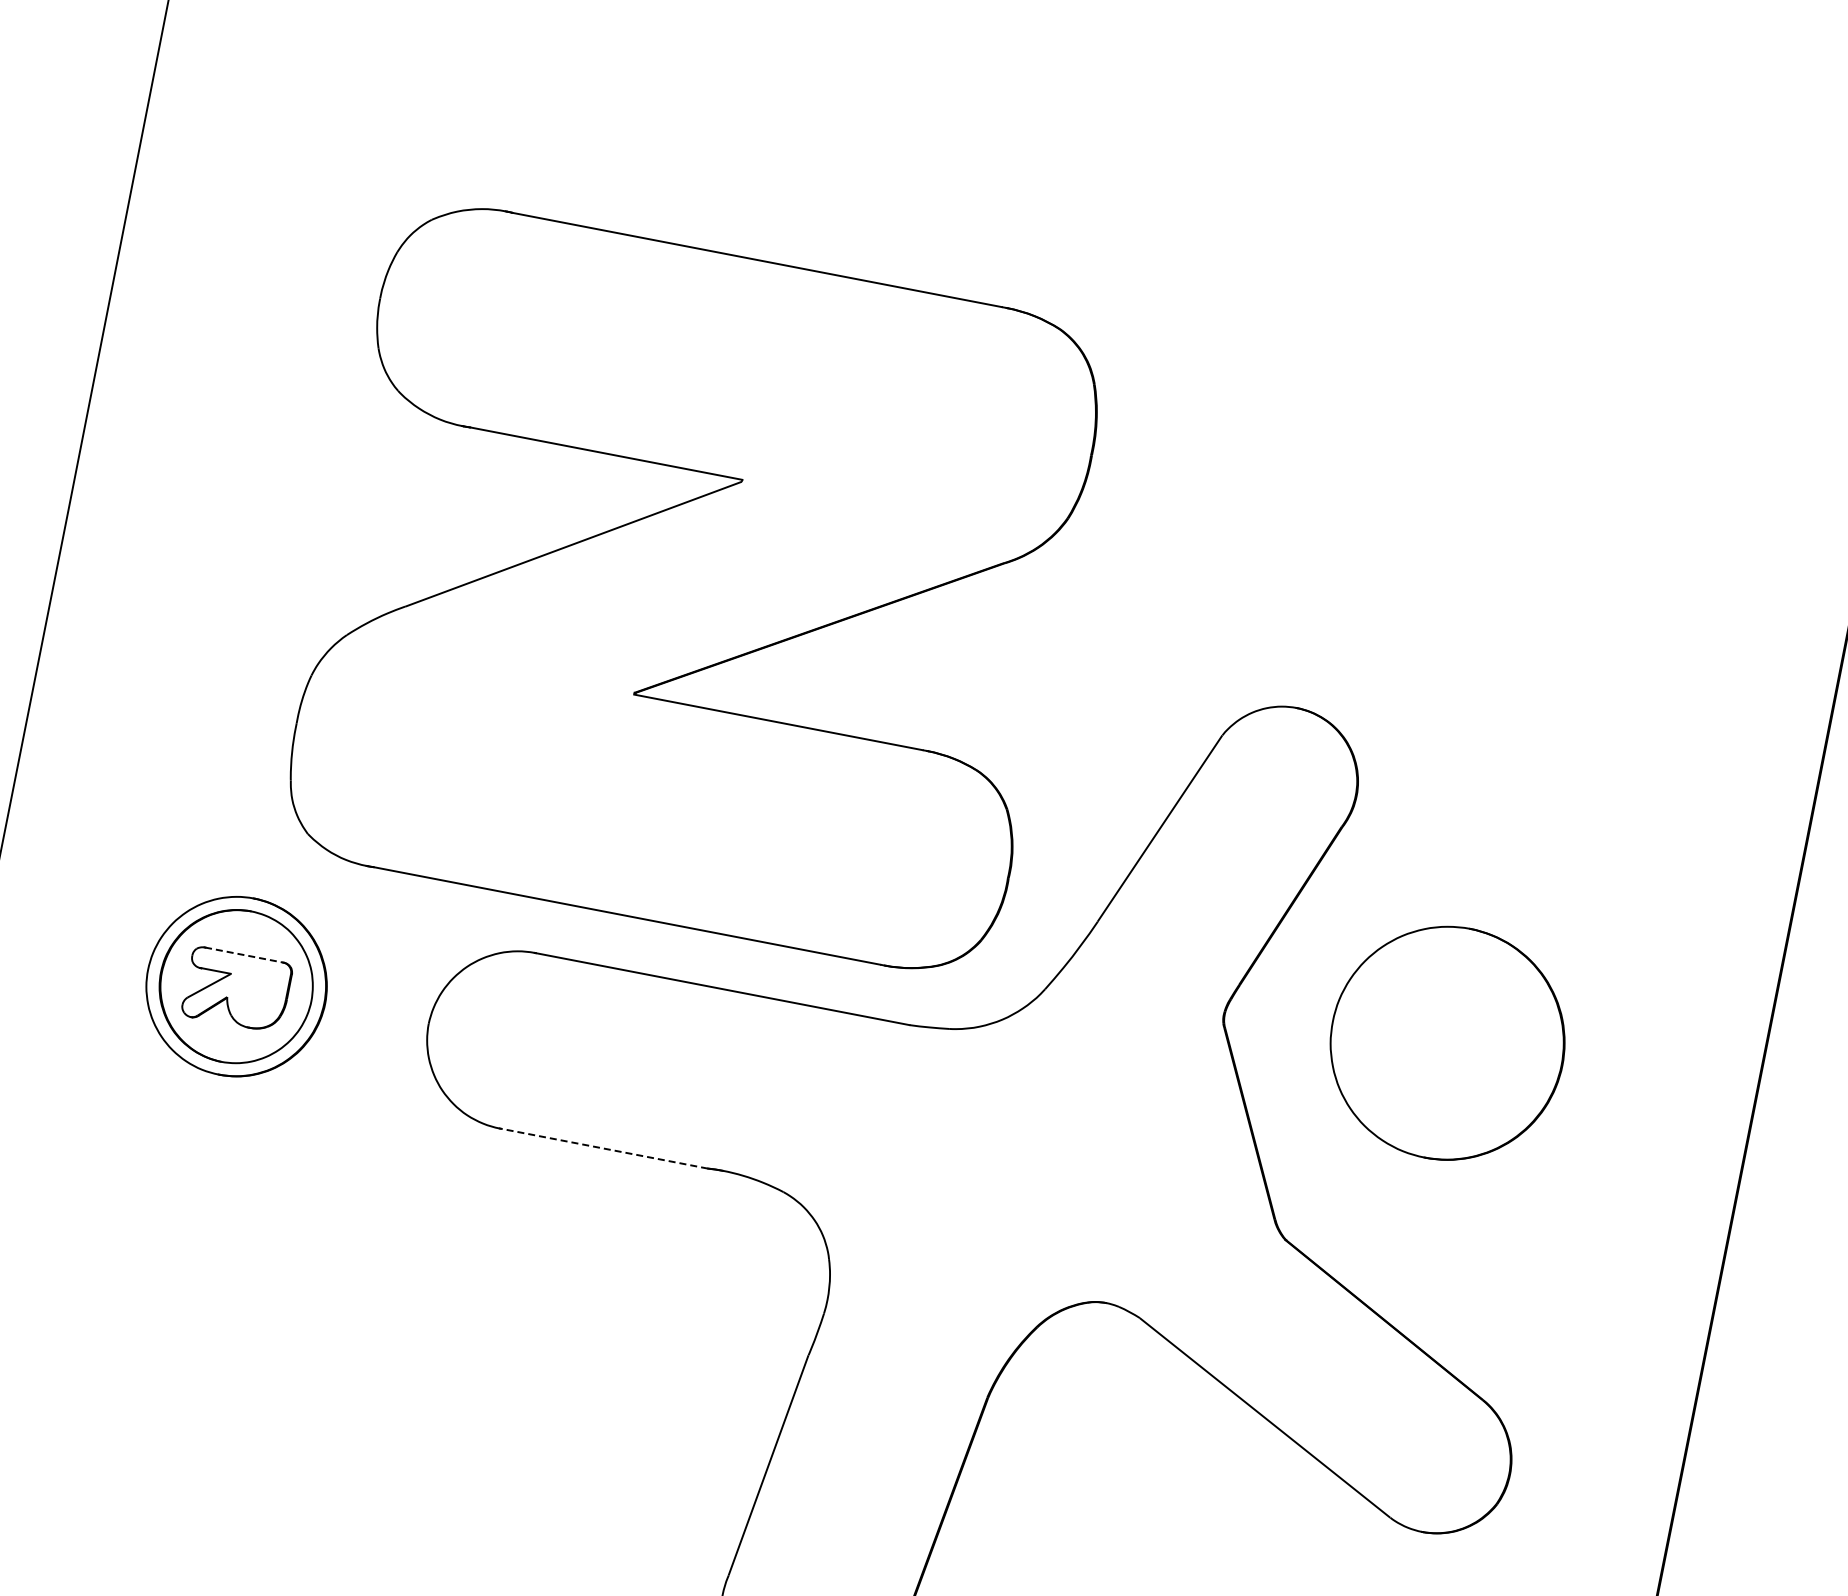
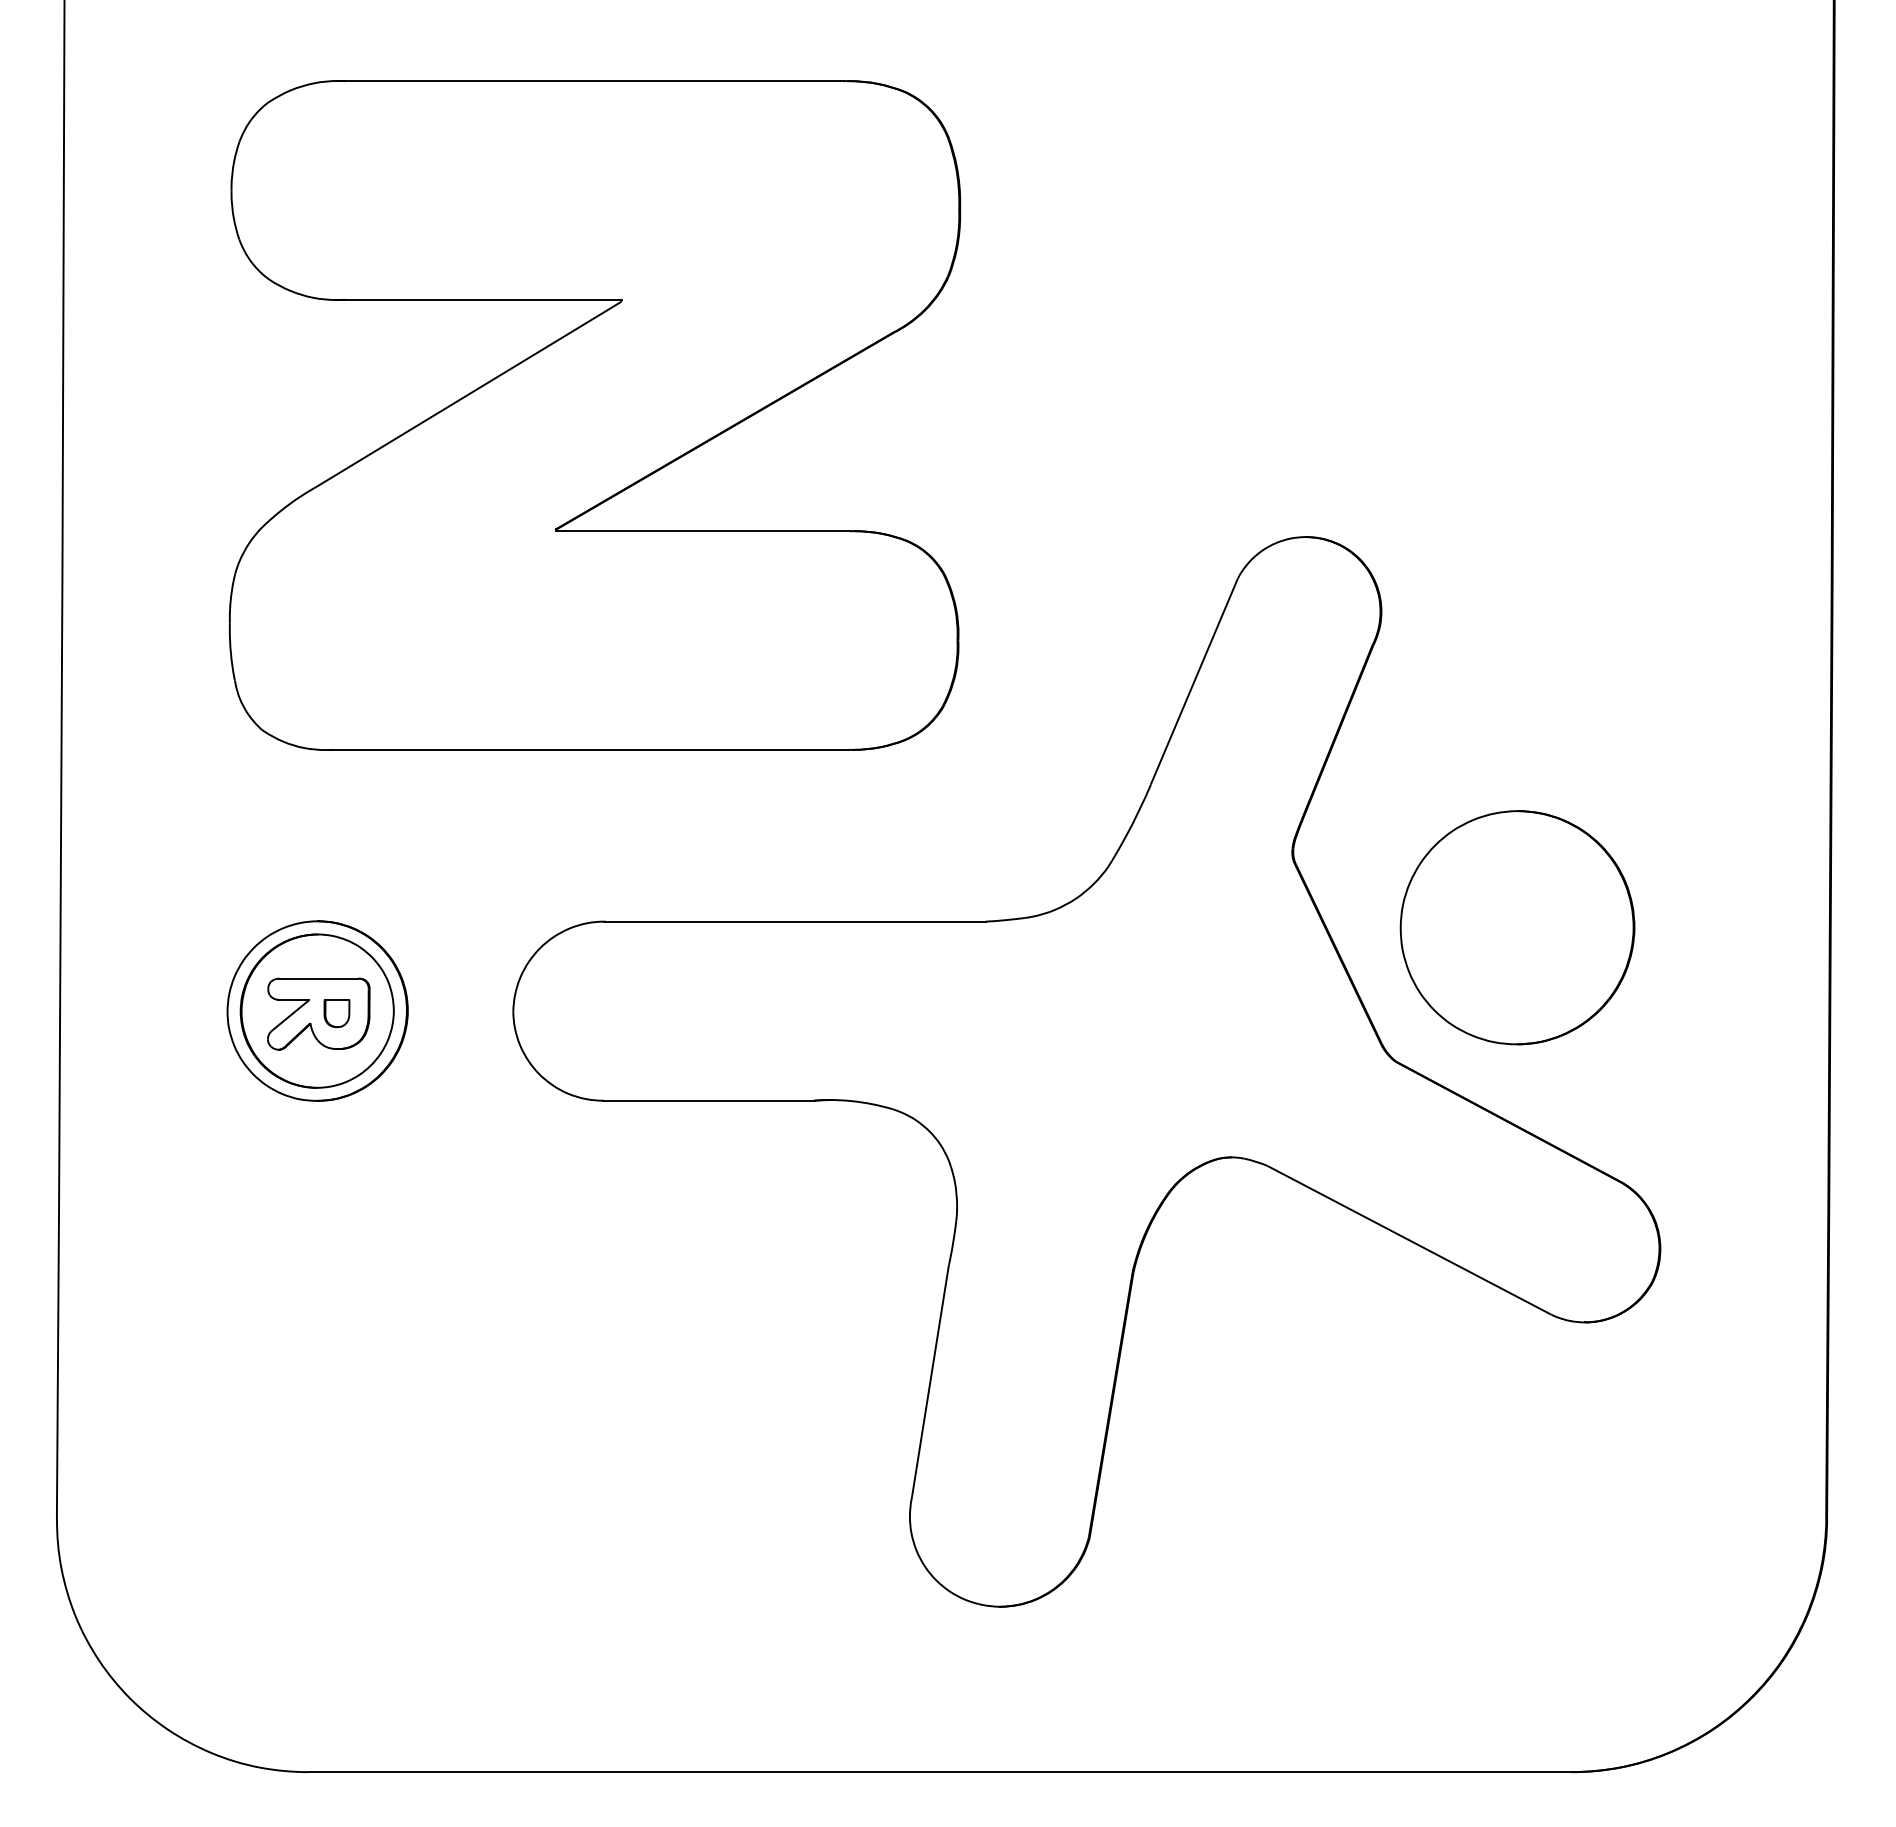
part: (694, 588) -> (594, 415), moved
line: (244, 954) -> (319, 978), dashed -> solid
part: (254, 992) -> (336, 1013), added
part: (1447, 1043) -> (1517, 927), moved
line: (604, 1148) -> (709, 1100), dashed -> solid

